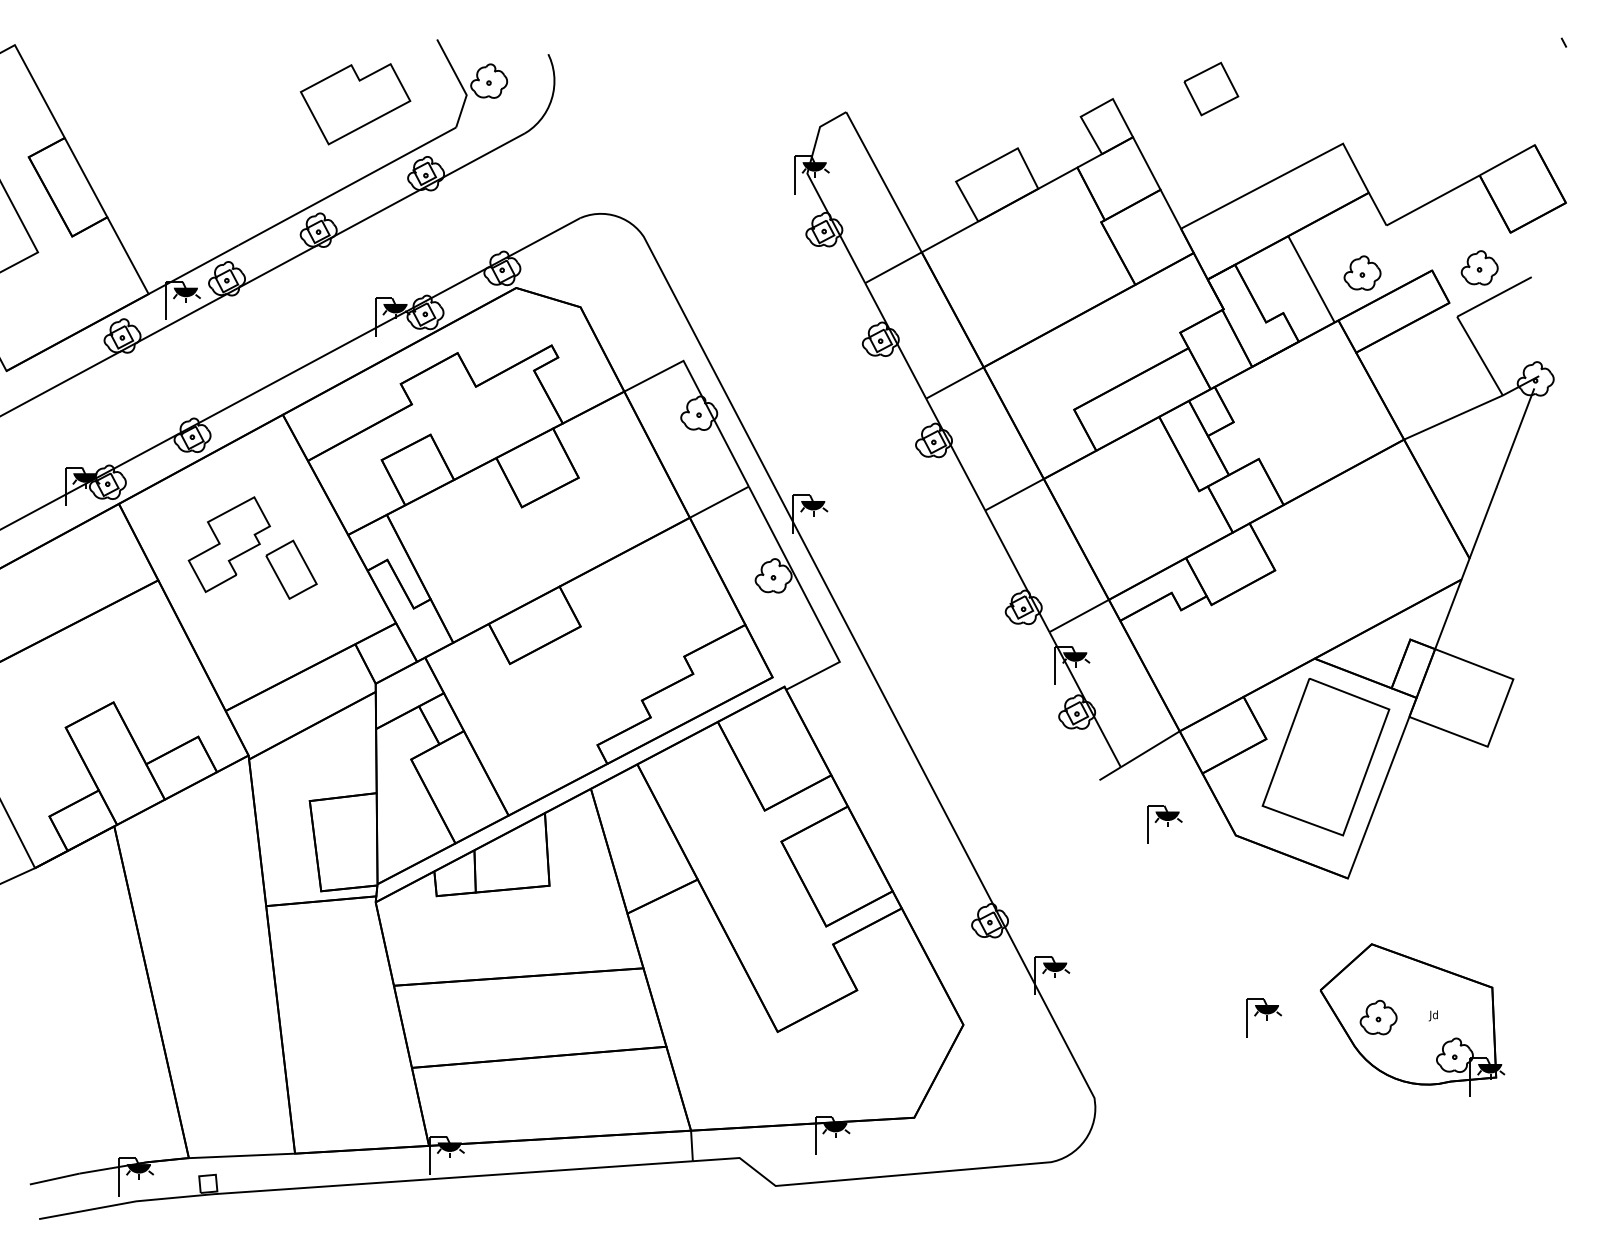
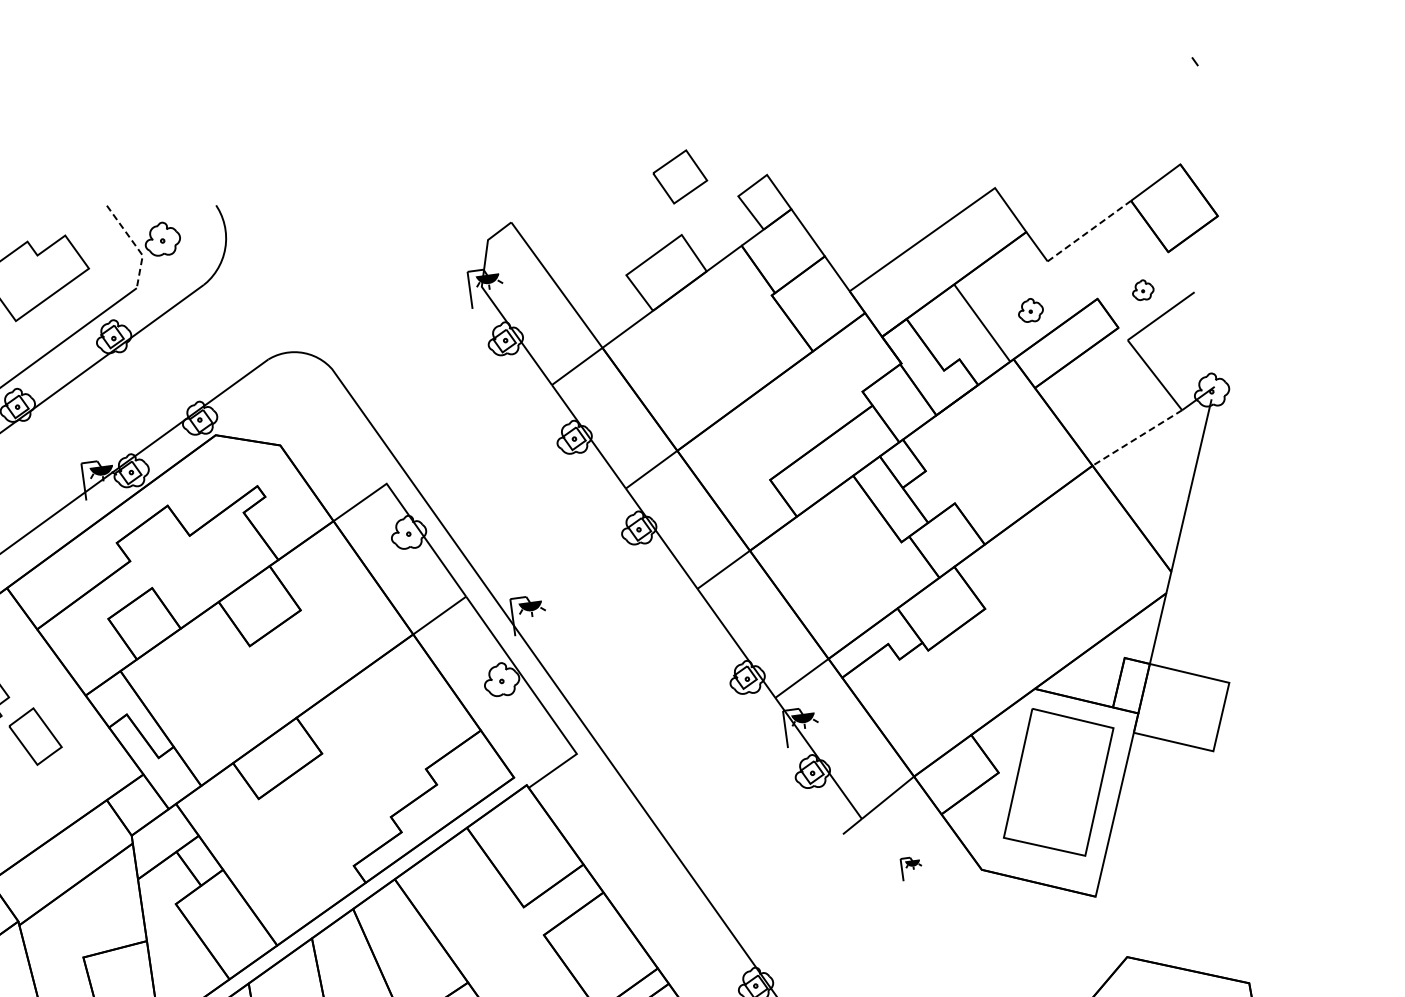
line: (460, 83) -> (135, 245), solid -> dashed
part: (1211, 88) -> (680, 176), moved
line: (1433, 200) -> (1089, 231), solid -> dashed
part: (1479, 267) -> (1142, 289), size x0.6
part: (1362, 272) -> (1030, 309), size x0.7
line: (1453, 417) -> (1137, 437), solid -> dashed
part: (1164, 824) -> (911, 868), size x0.6

